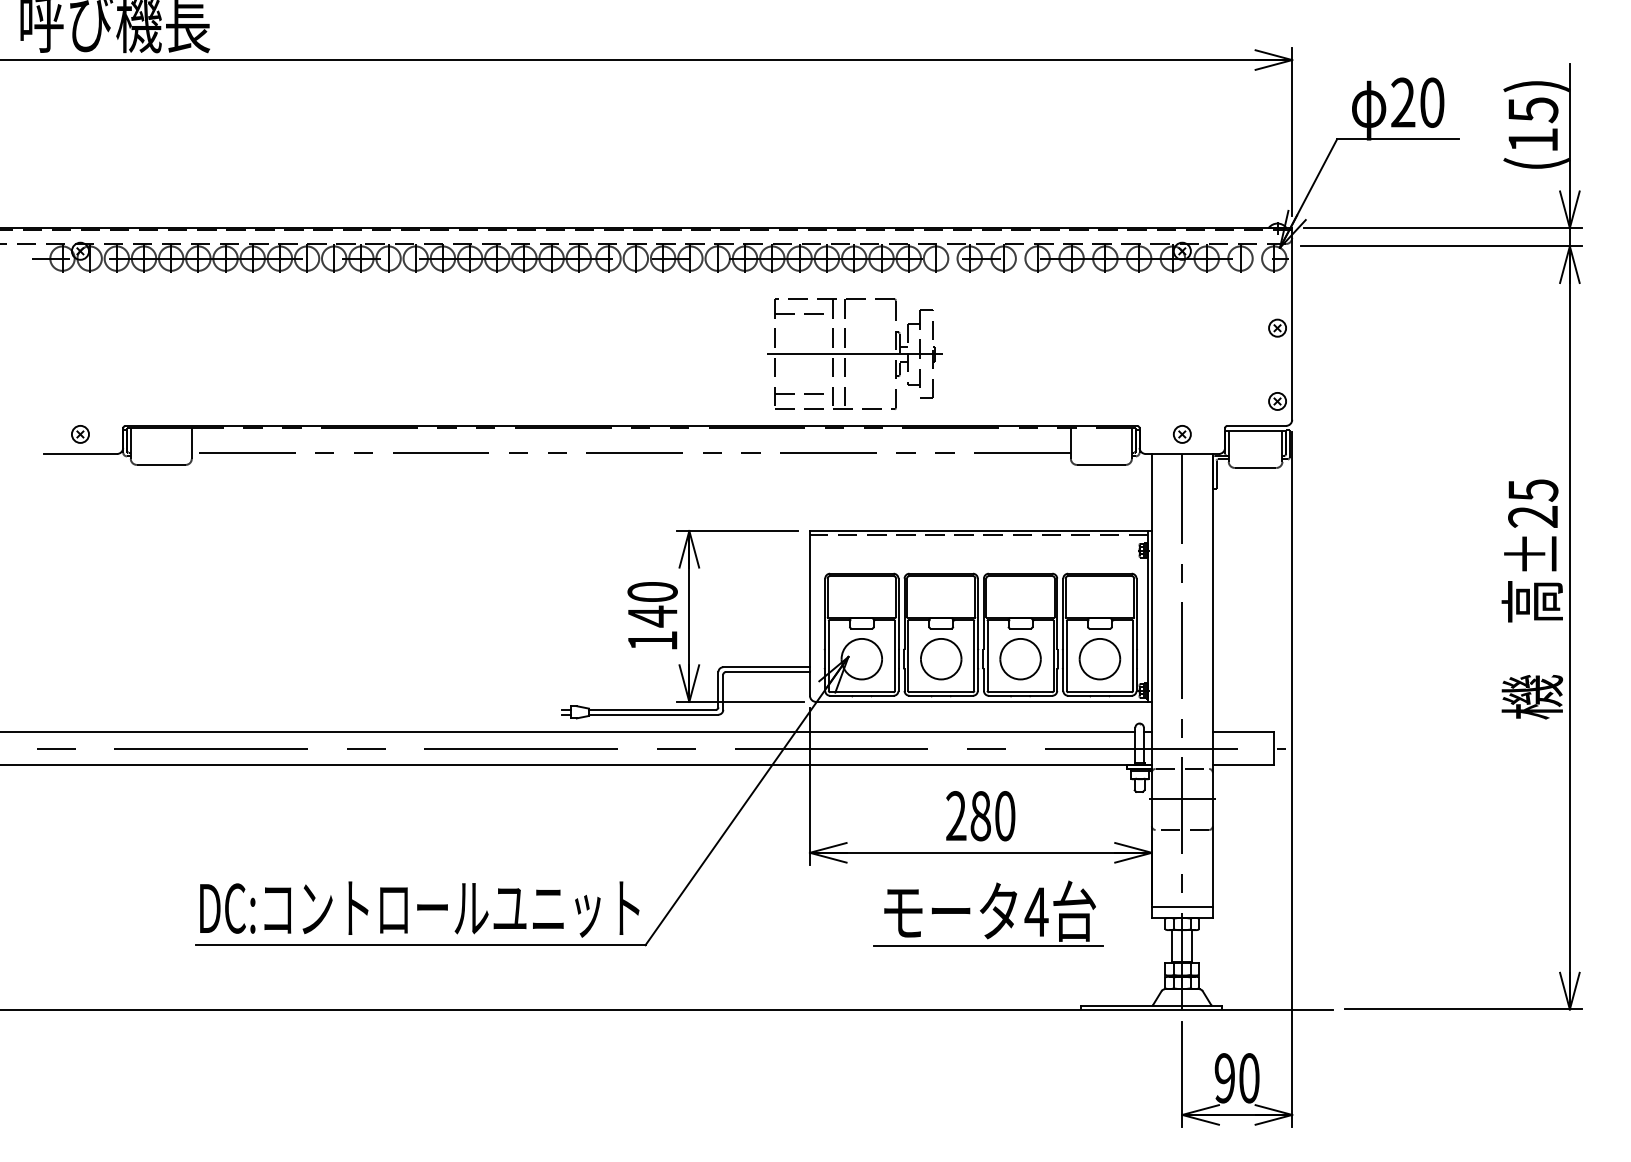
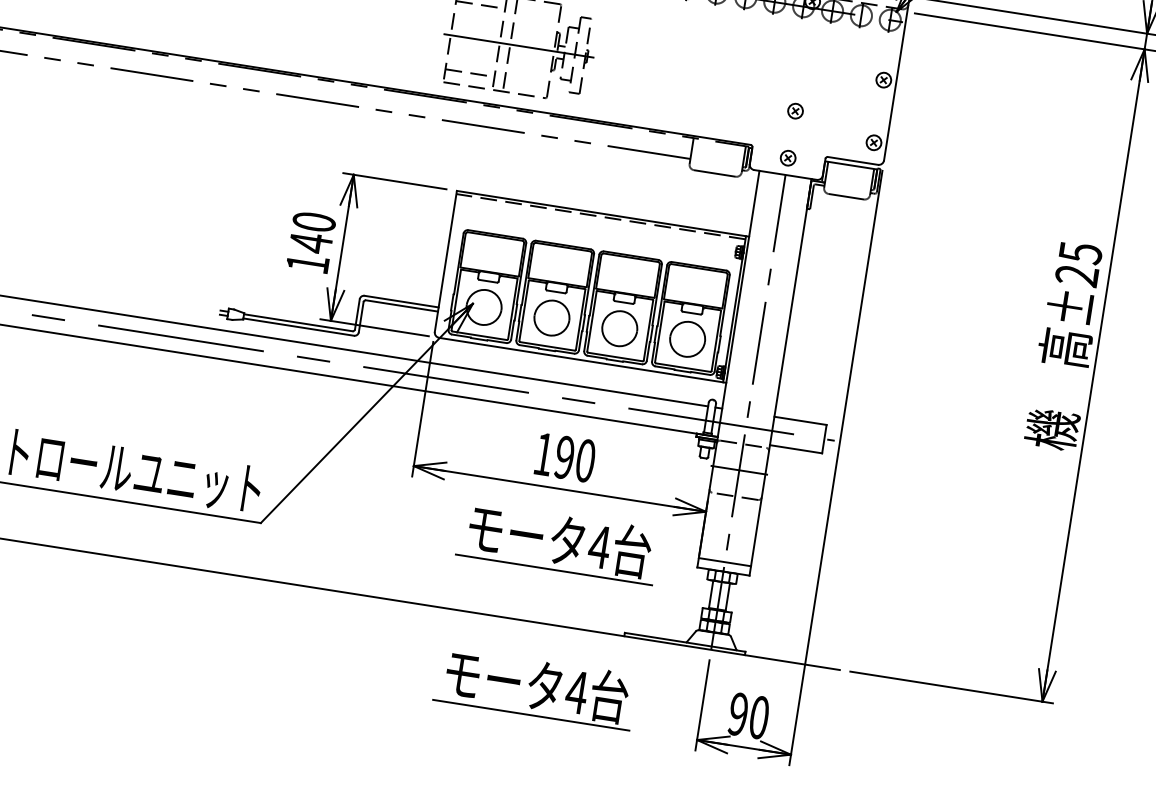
part: (1181, 379) -> (794, 111), added
text: (968, 816) -> (554, 456), 280 -> 190
part: (988, 1083) -> (535, 687), added

